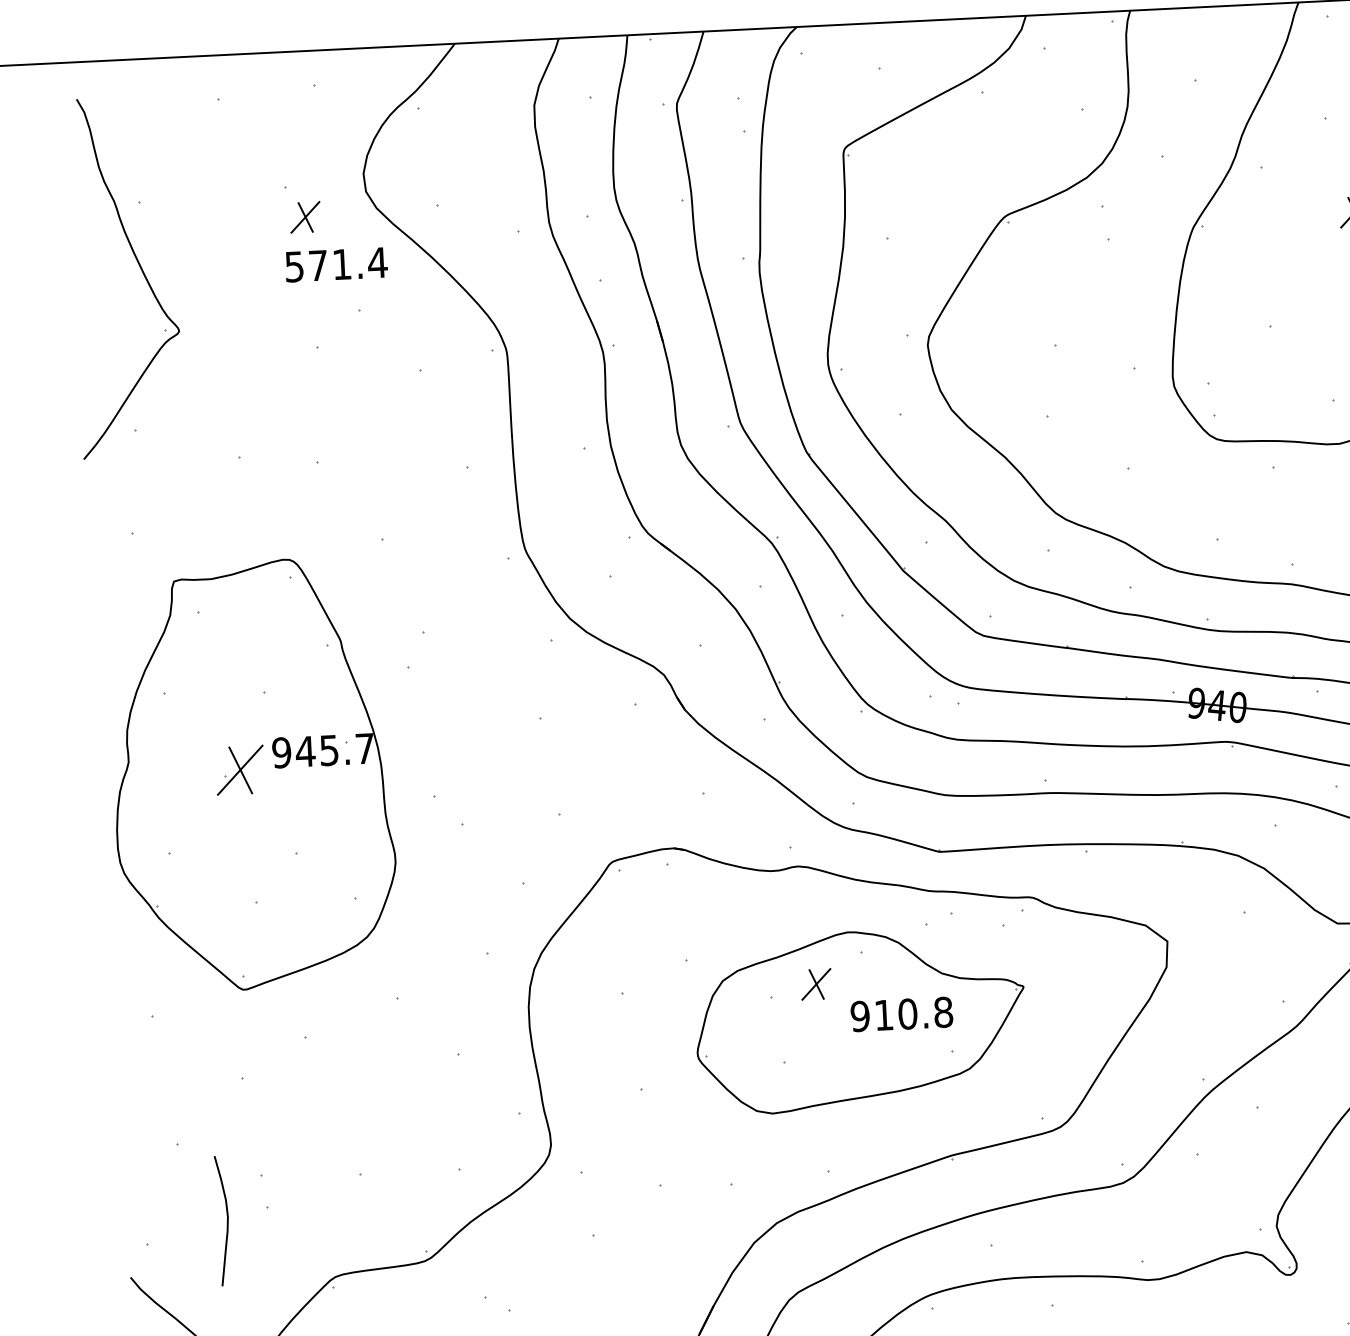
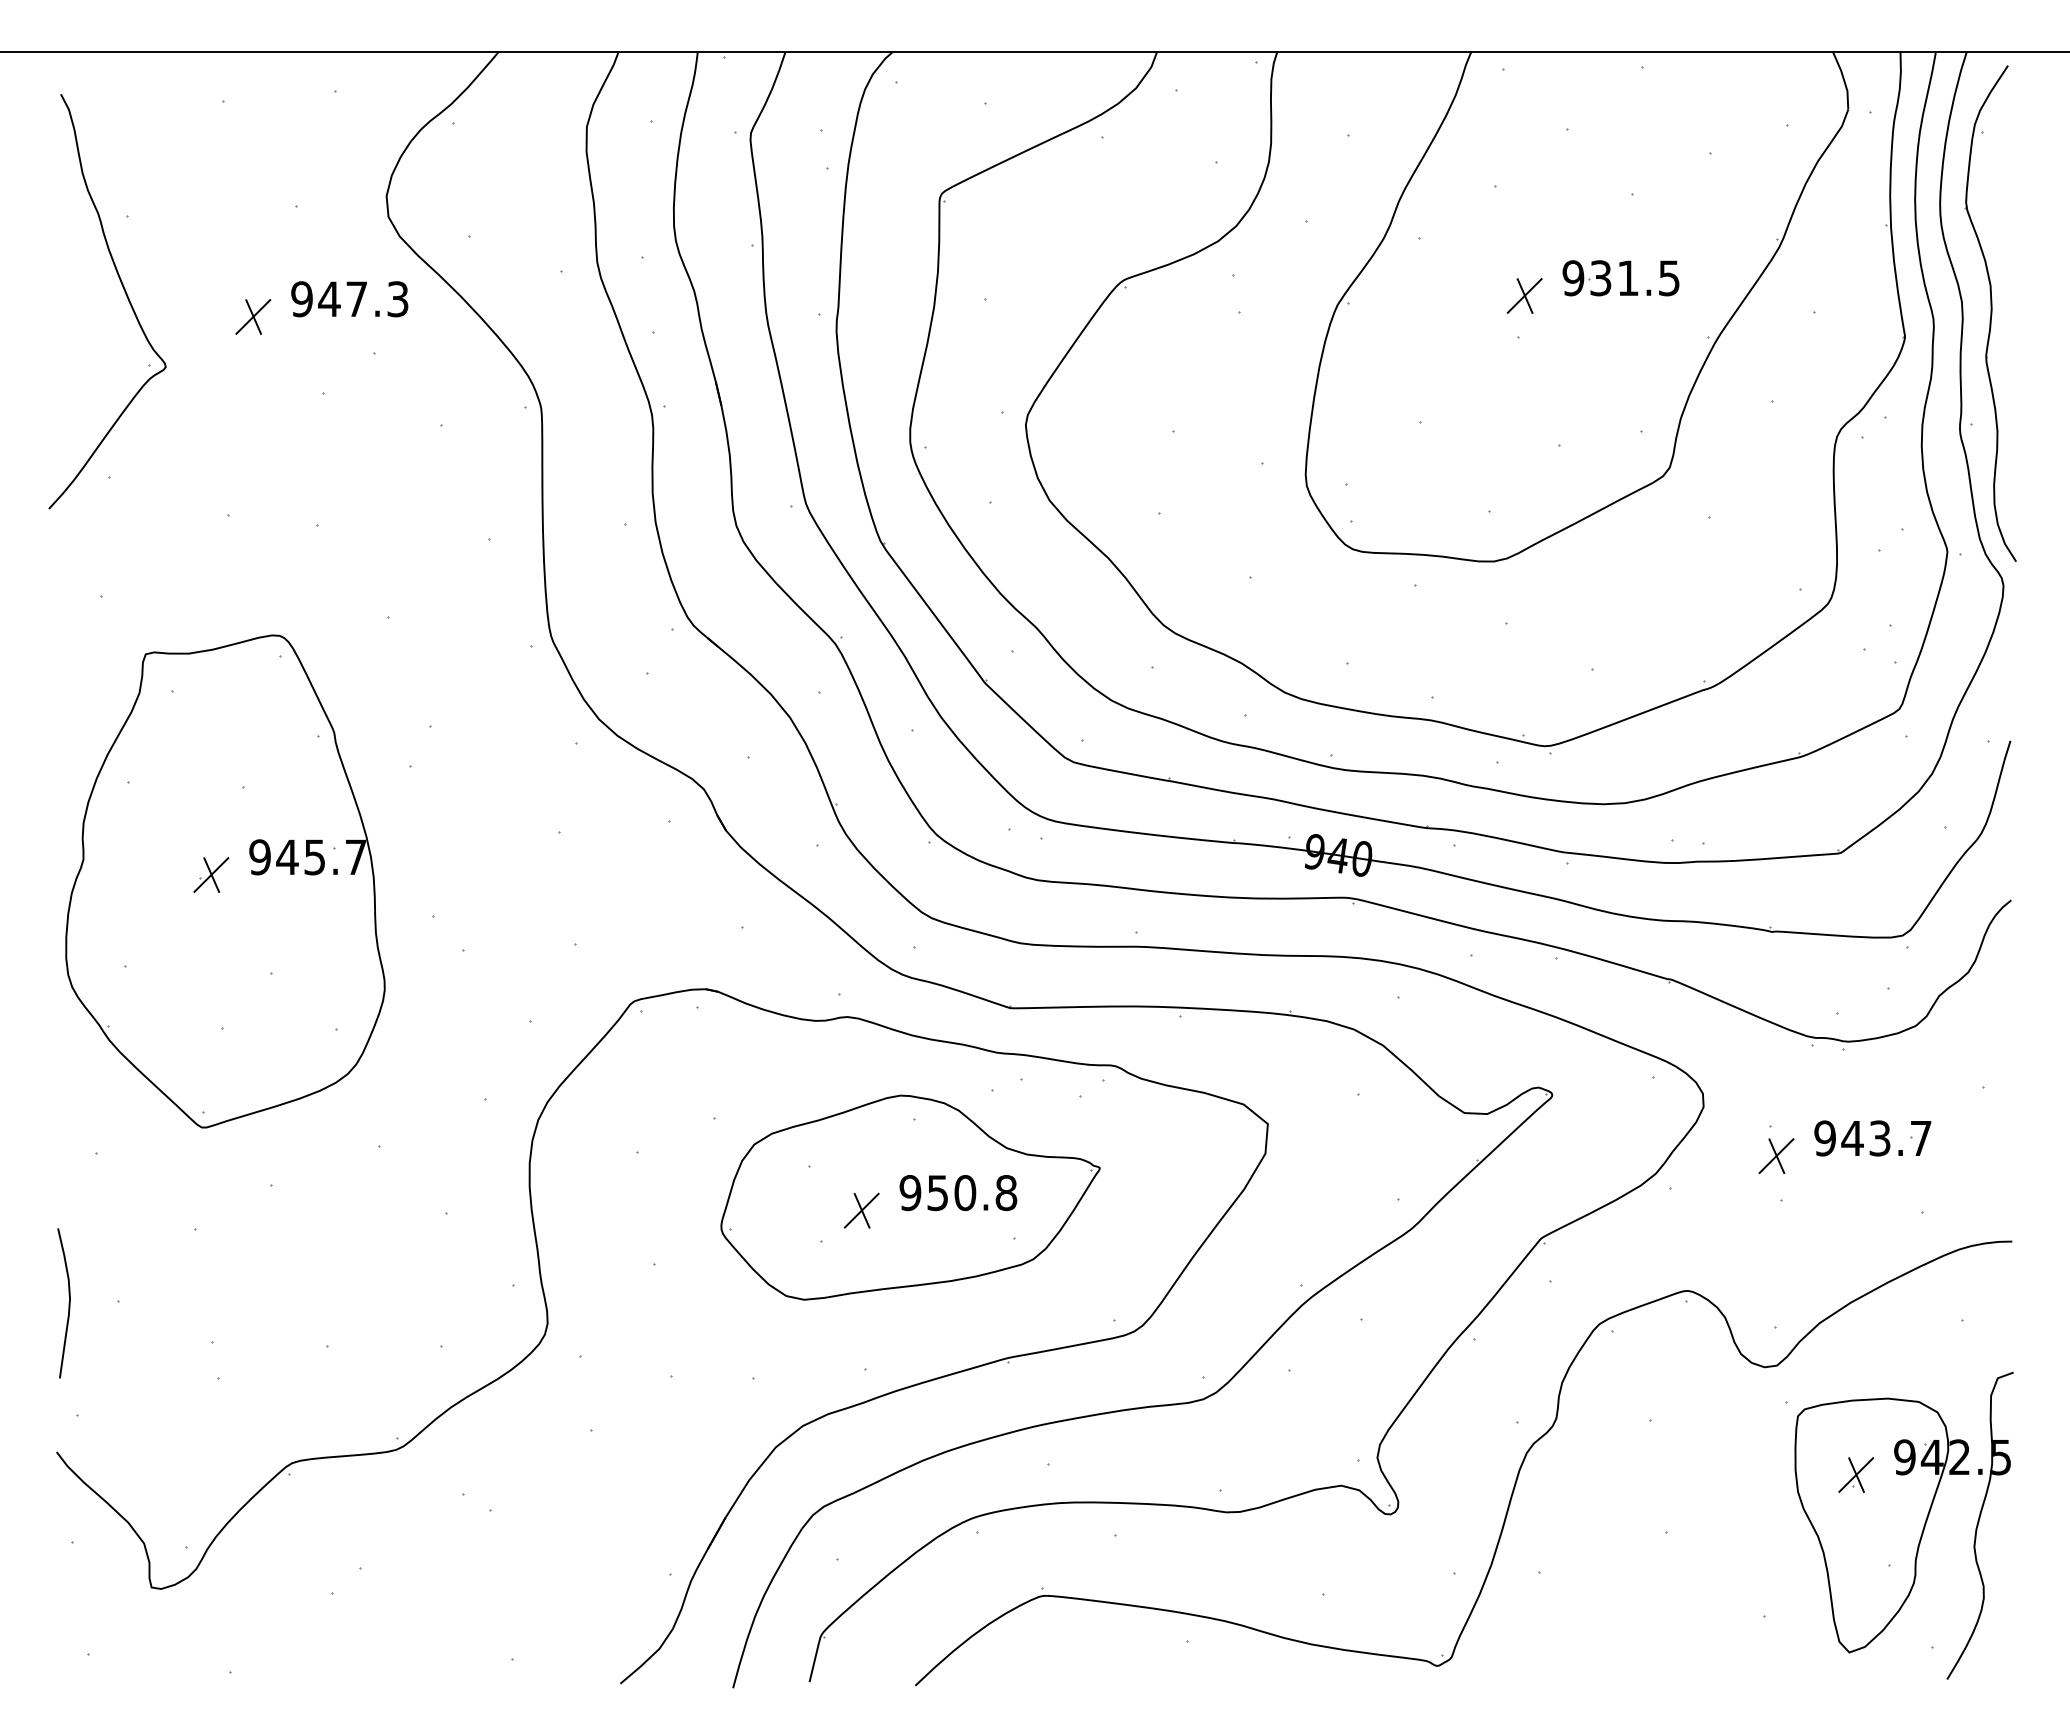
part: (305, 216) -> (253, 316), moved
text: (336, 265) -> (350, 299), 571.4 -> 947.3
part: (240, 769) -> (211, 874), size x0.62
part: (816, 984) -> (861, 1210), moved
text: (883, 1015) -> (937, 1193), 910.8 -> 950.8
curve: (226, 1220) -> (68, 1303), moved

